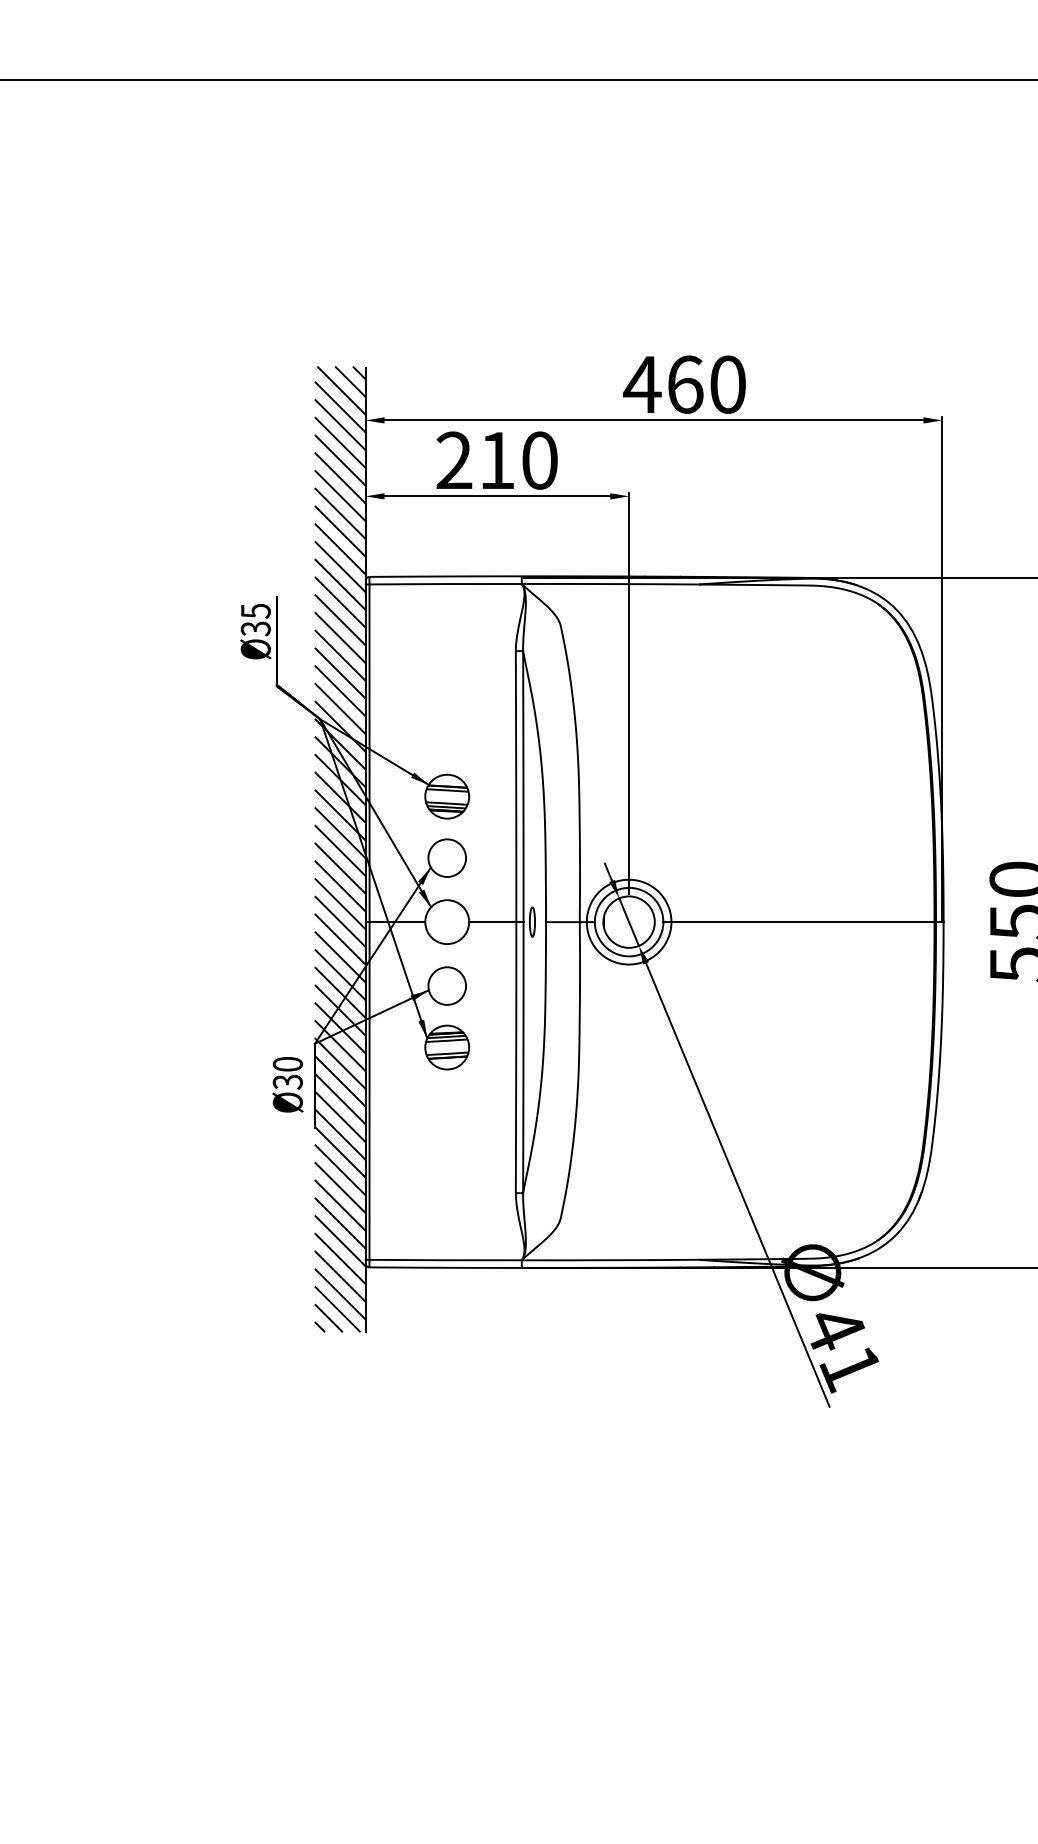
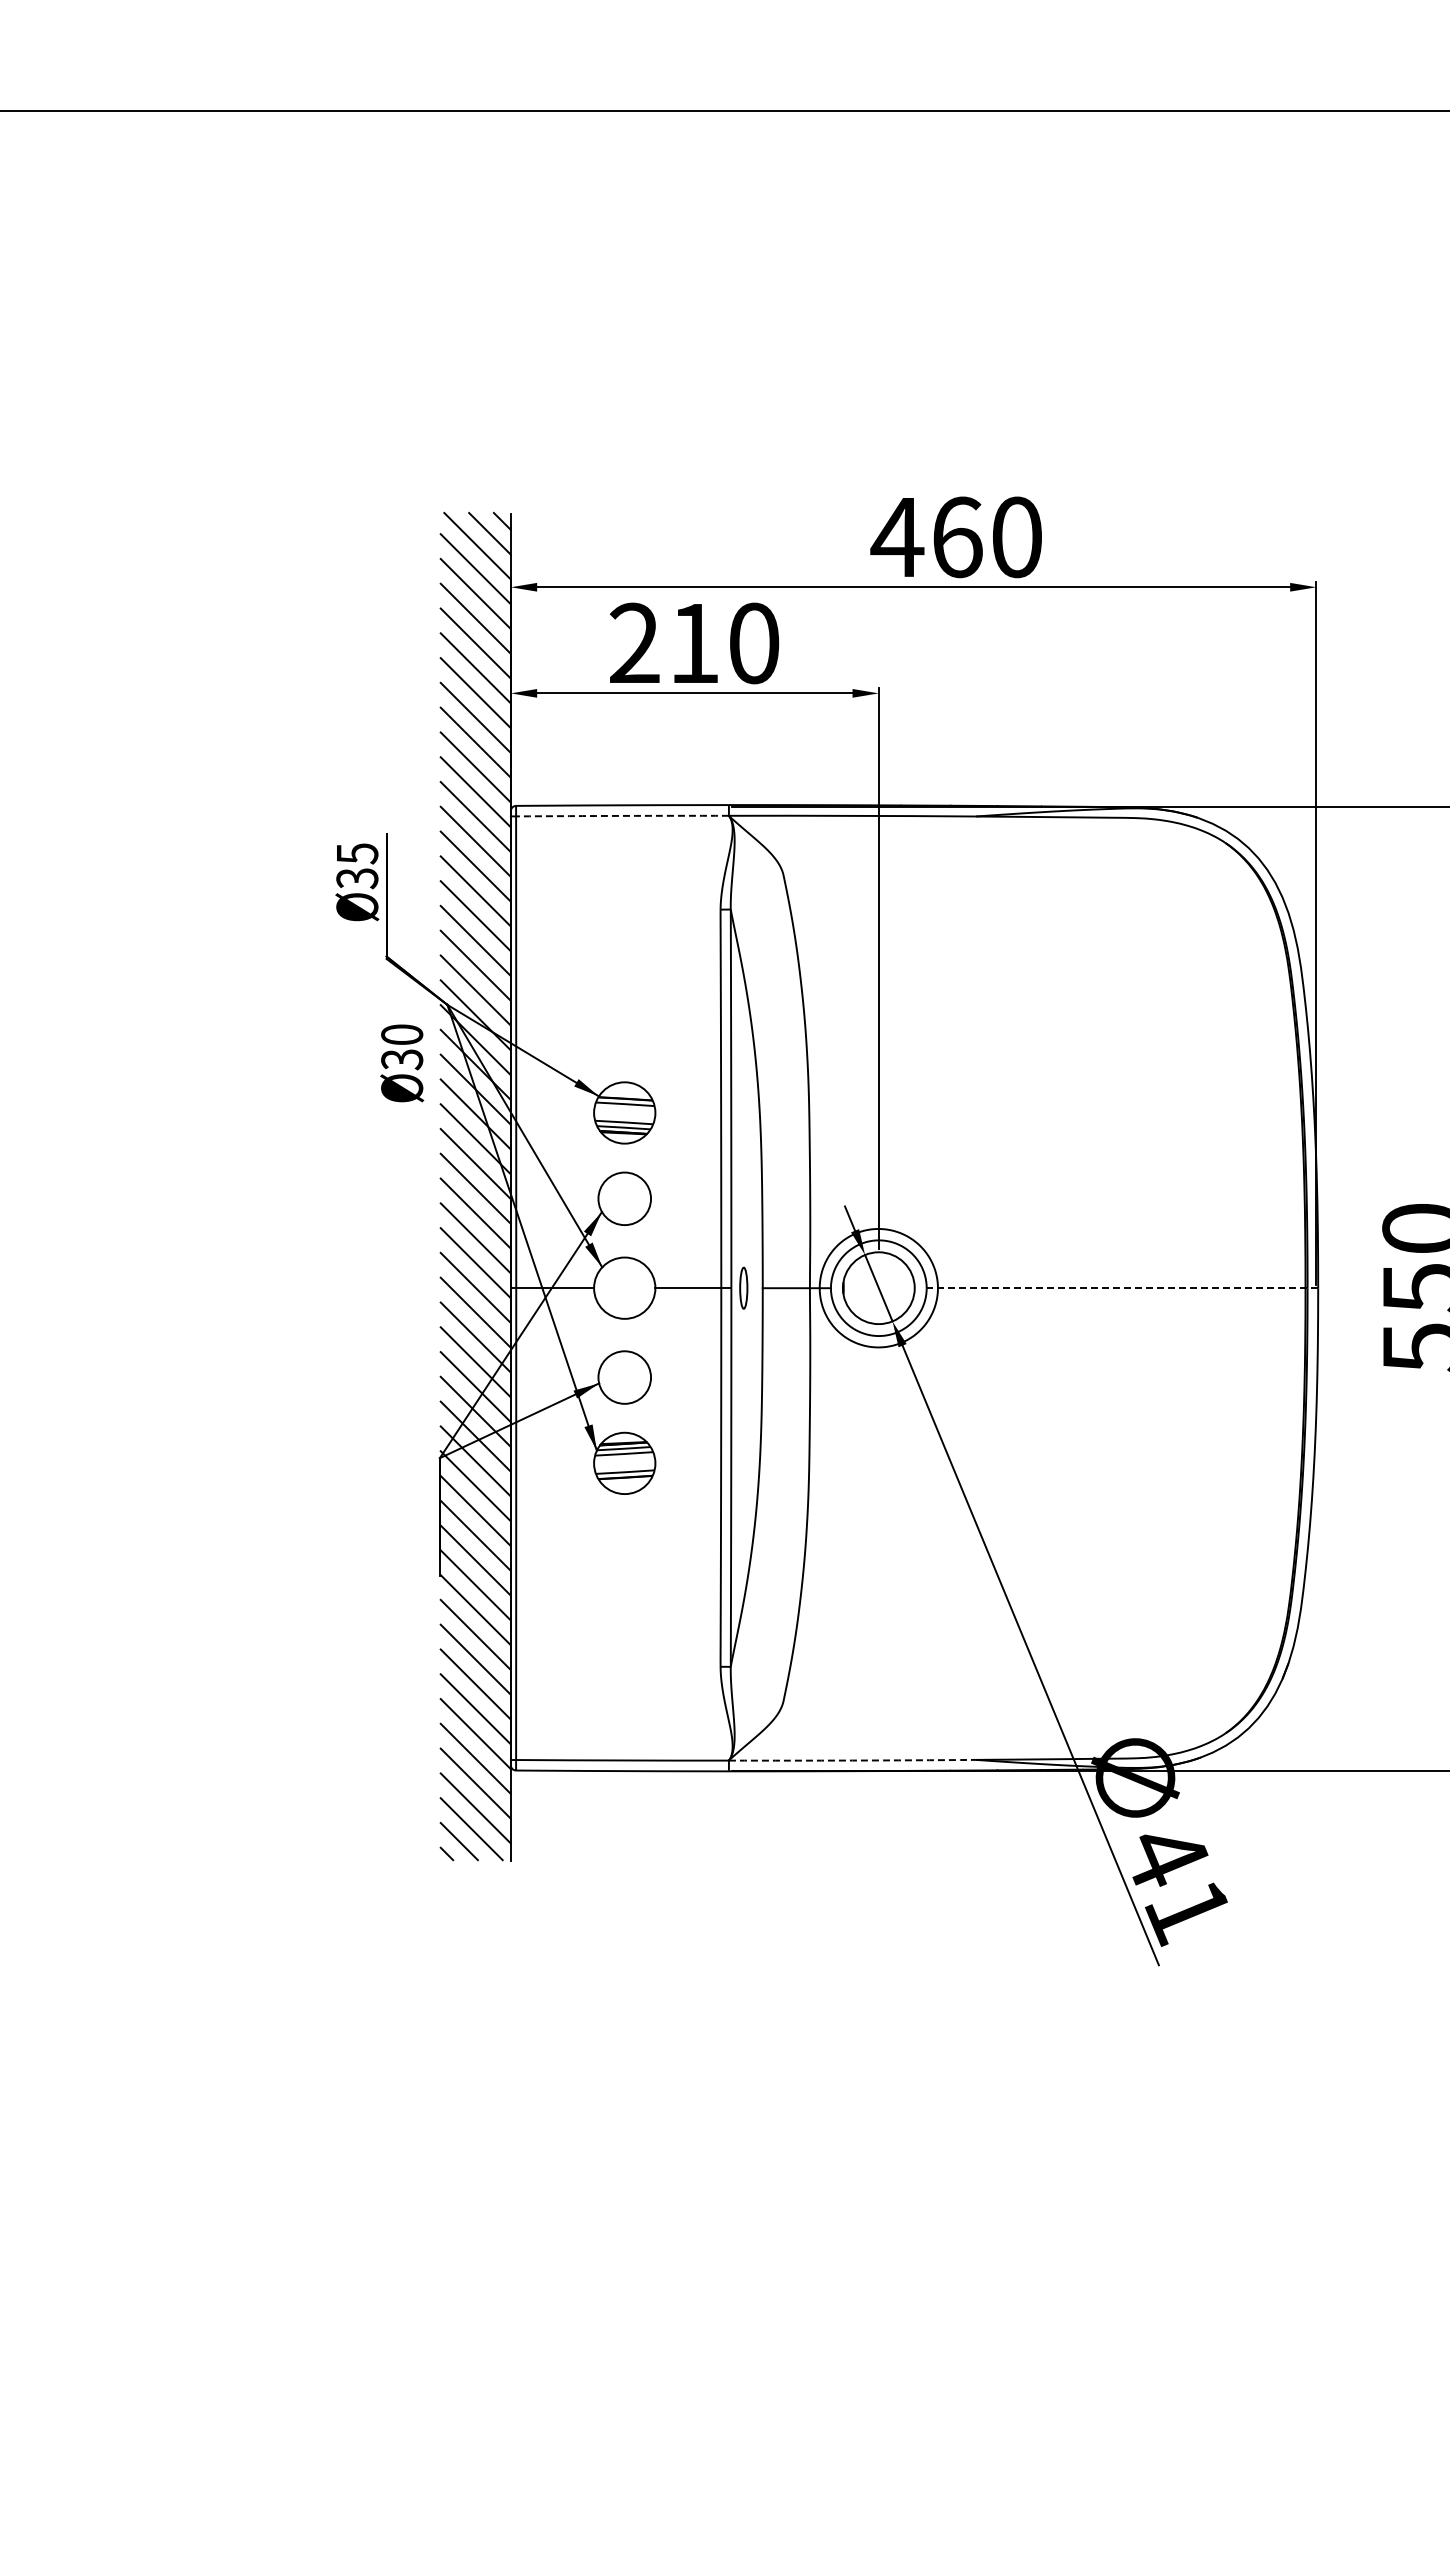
arc: (445, 583) -> (622, 815), solid -> dashed
line: (803, 922) -> (1122, 1288), solid -> dashed
text: (288, 1084) -> (402, 1063), moved
arc: (610, 1260) -> (852, 1760), solid -> dashed

